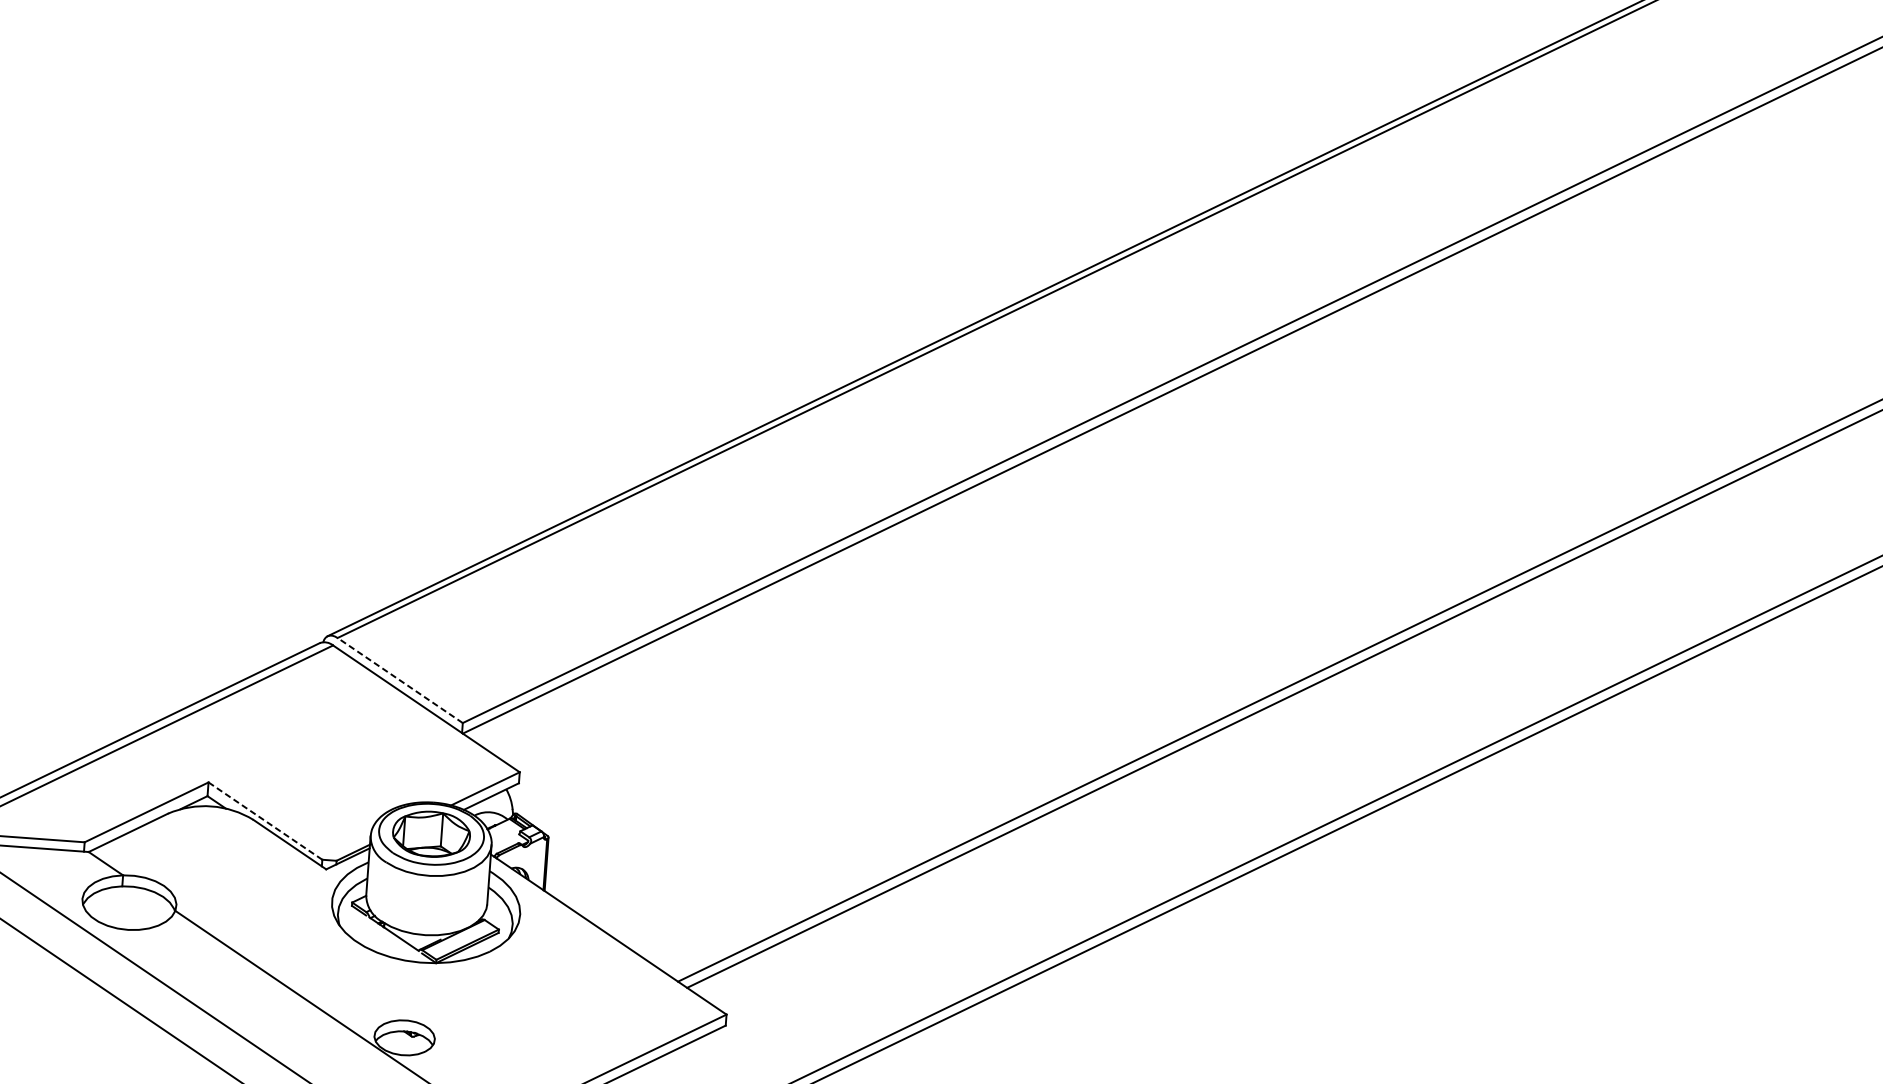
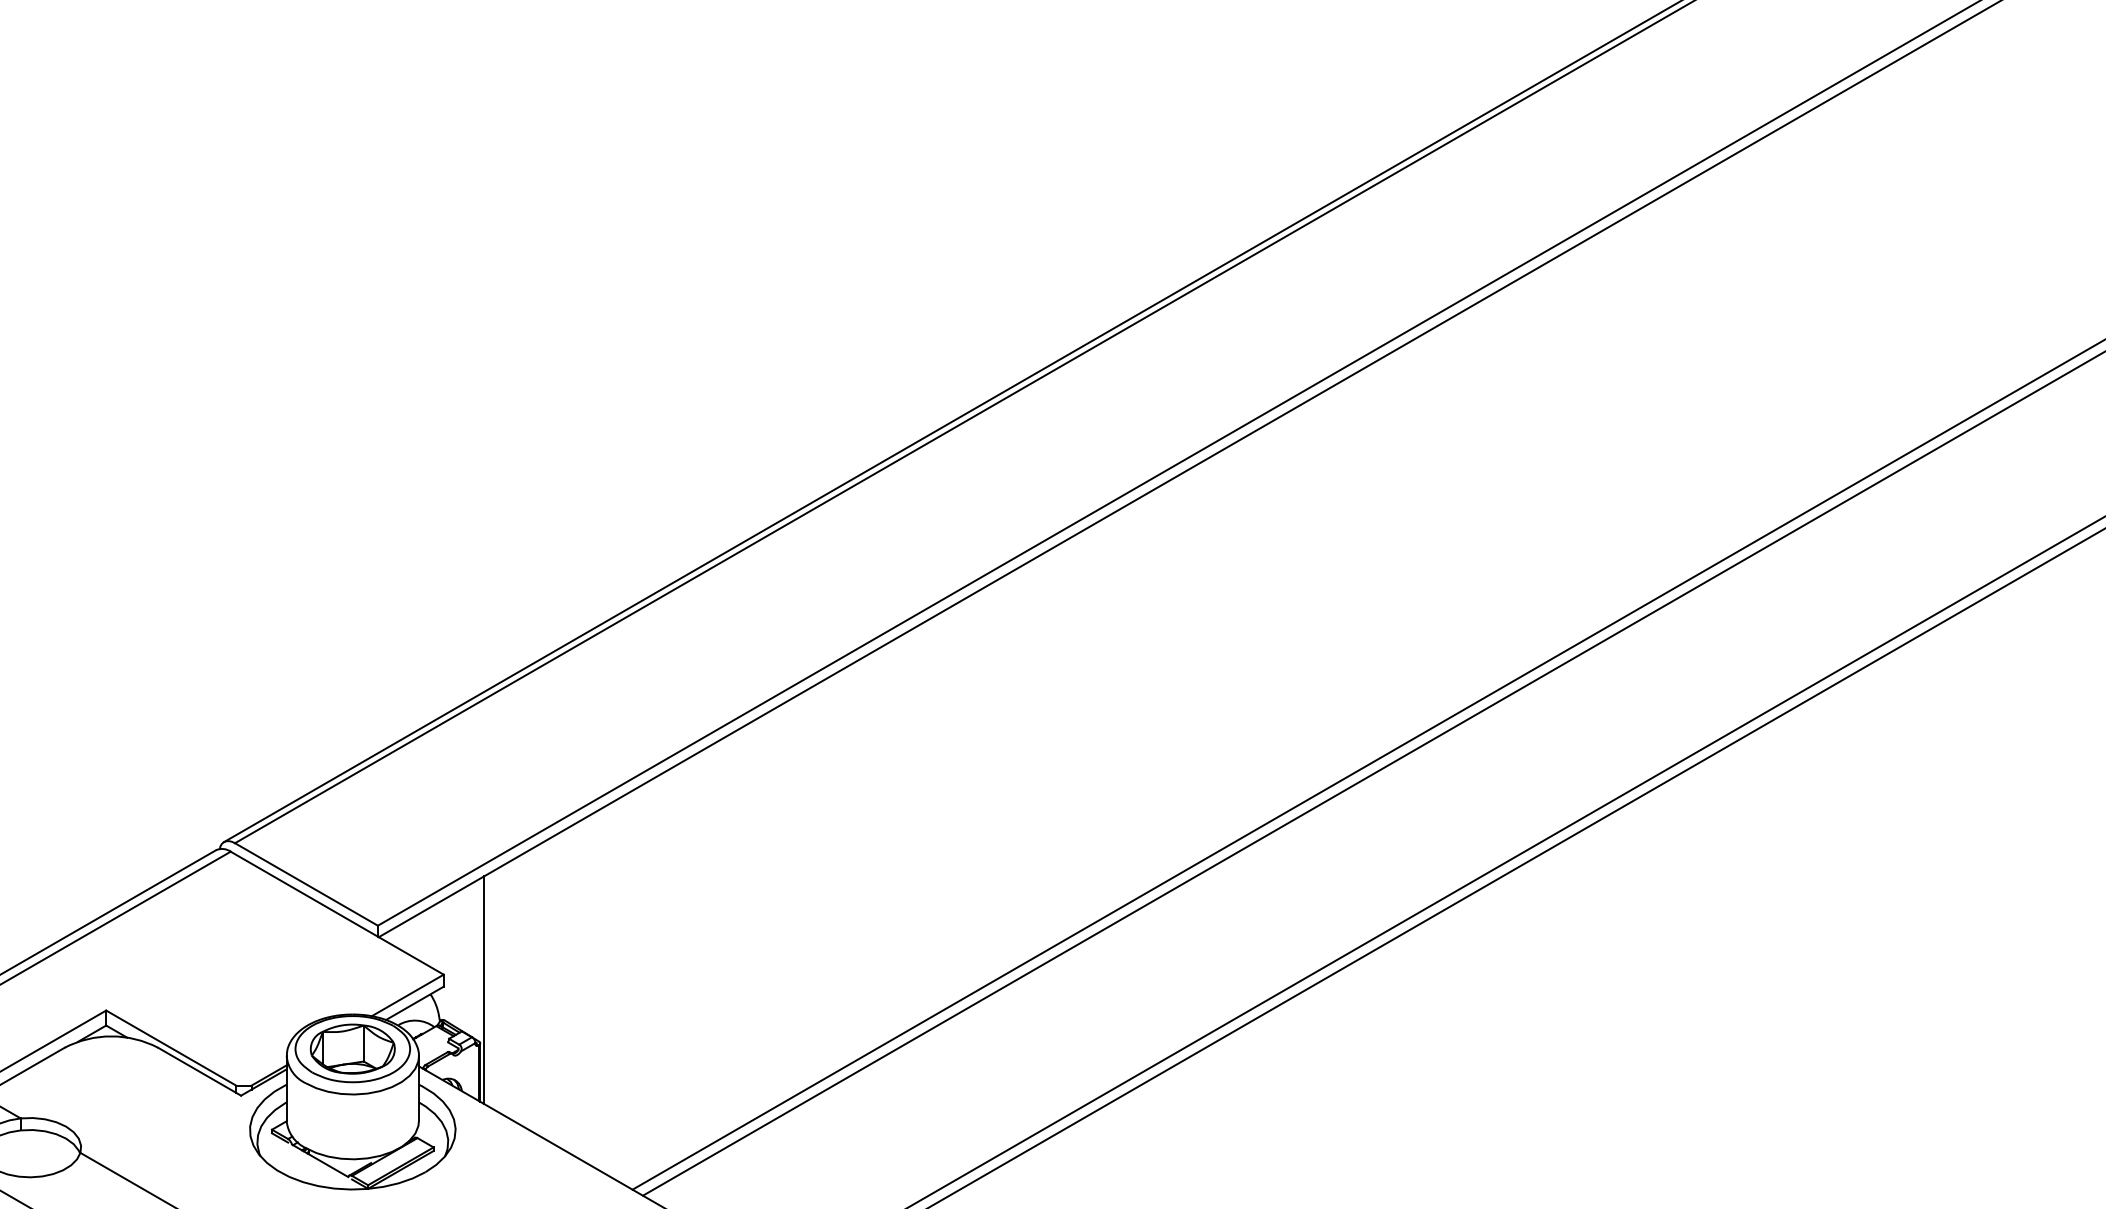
line: (400, 680) -> (306, 884), dashed -> solid
line: (555, 789) -> (484, 990), added
line: (265, 821) -> (171, 1048), dashed -> solid

